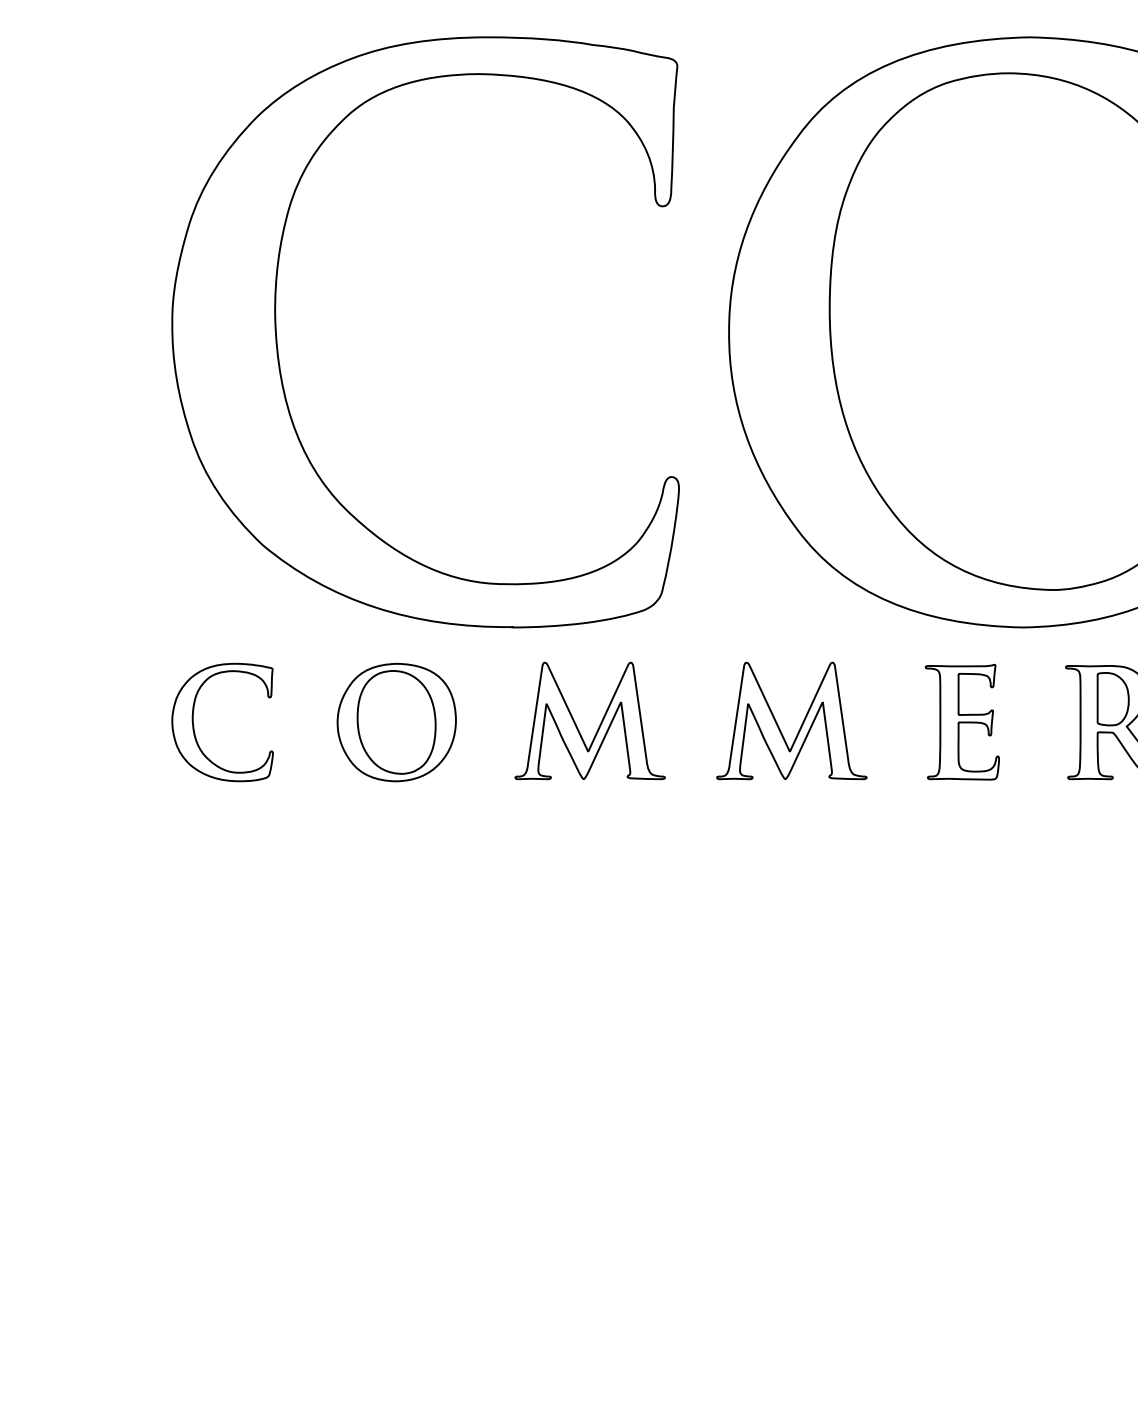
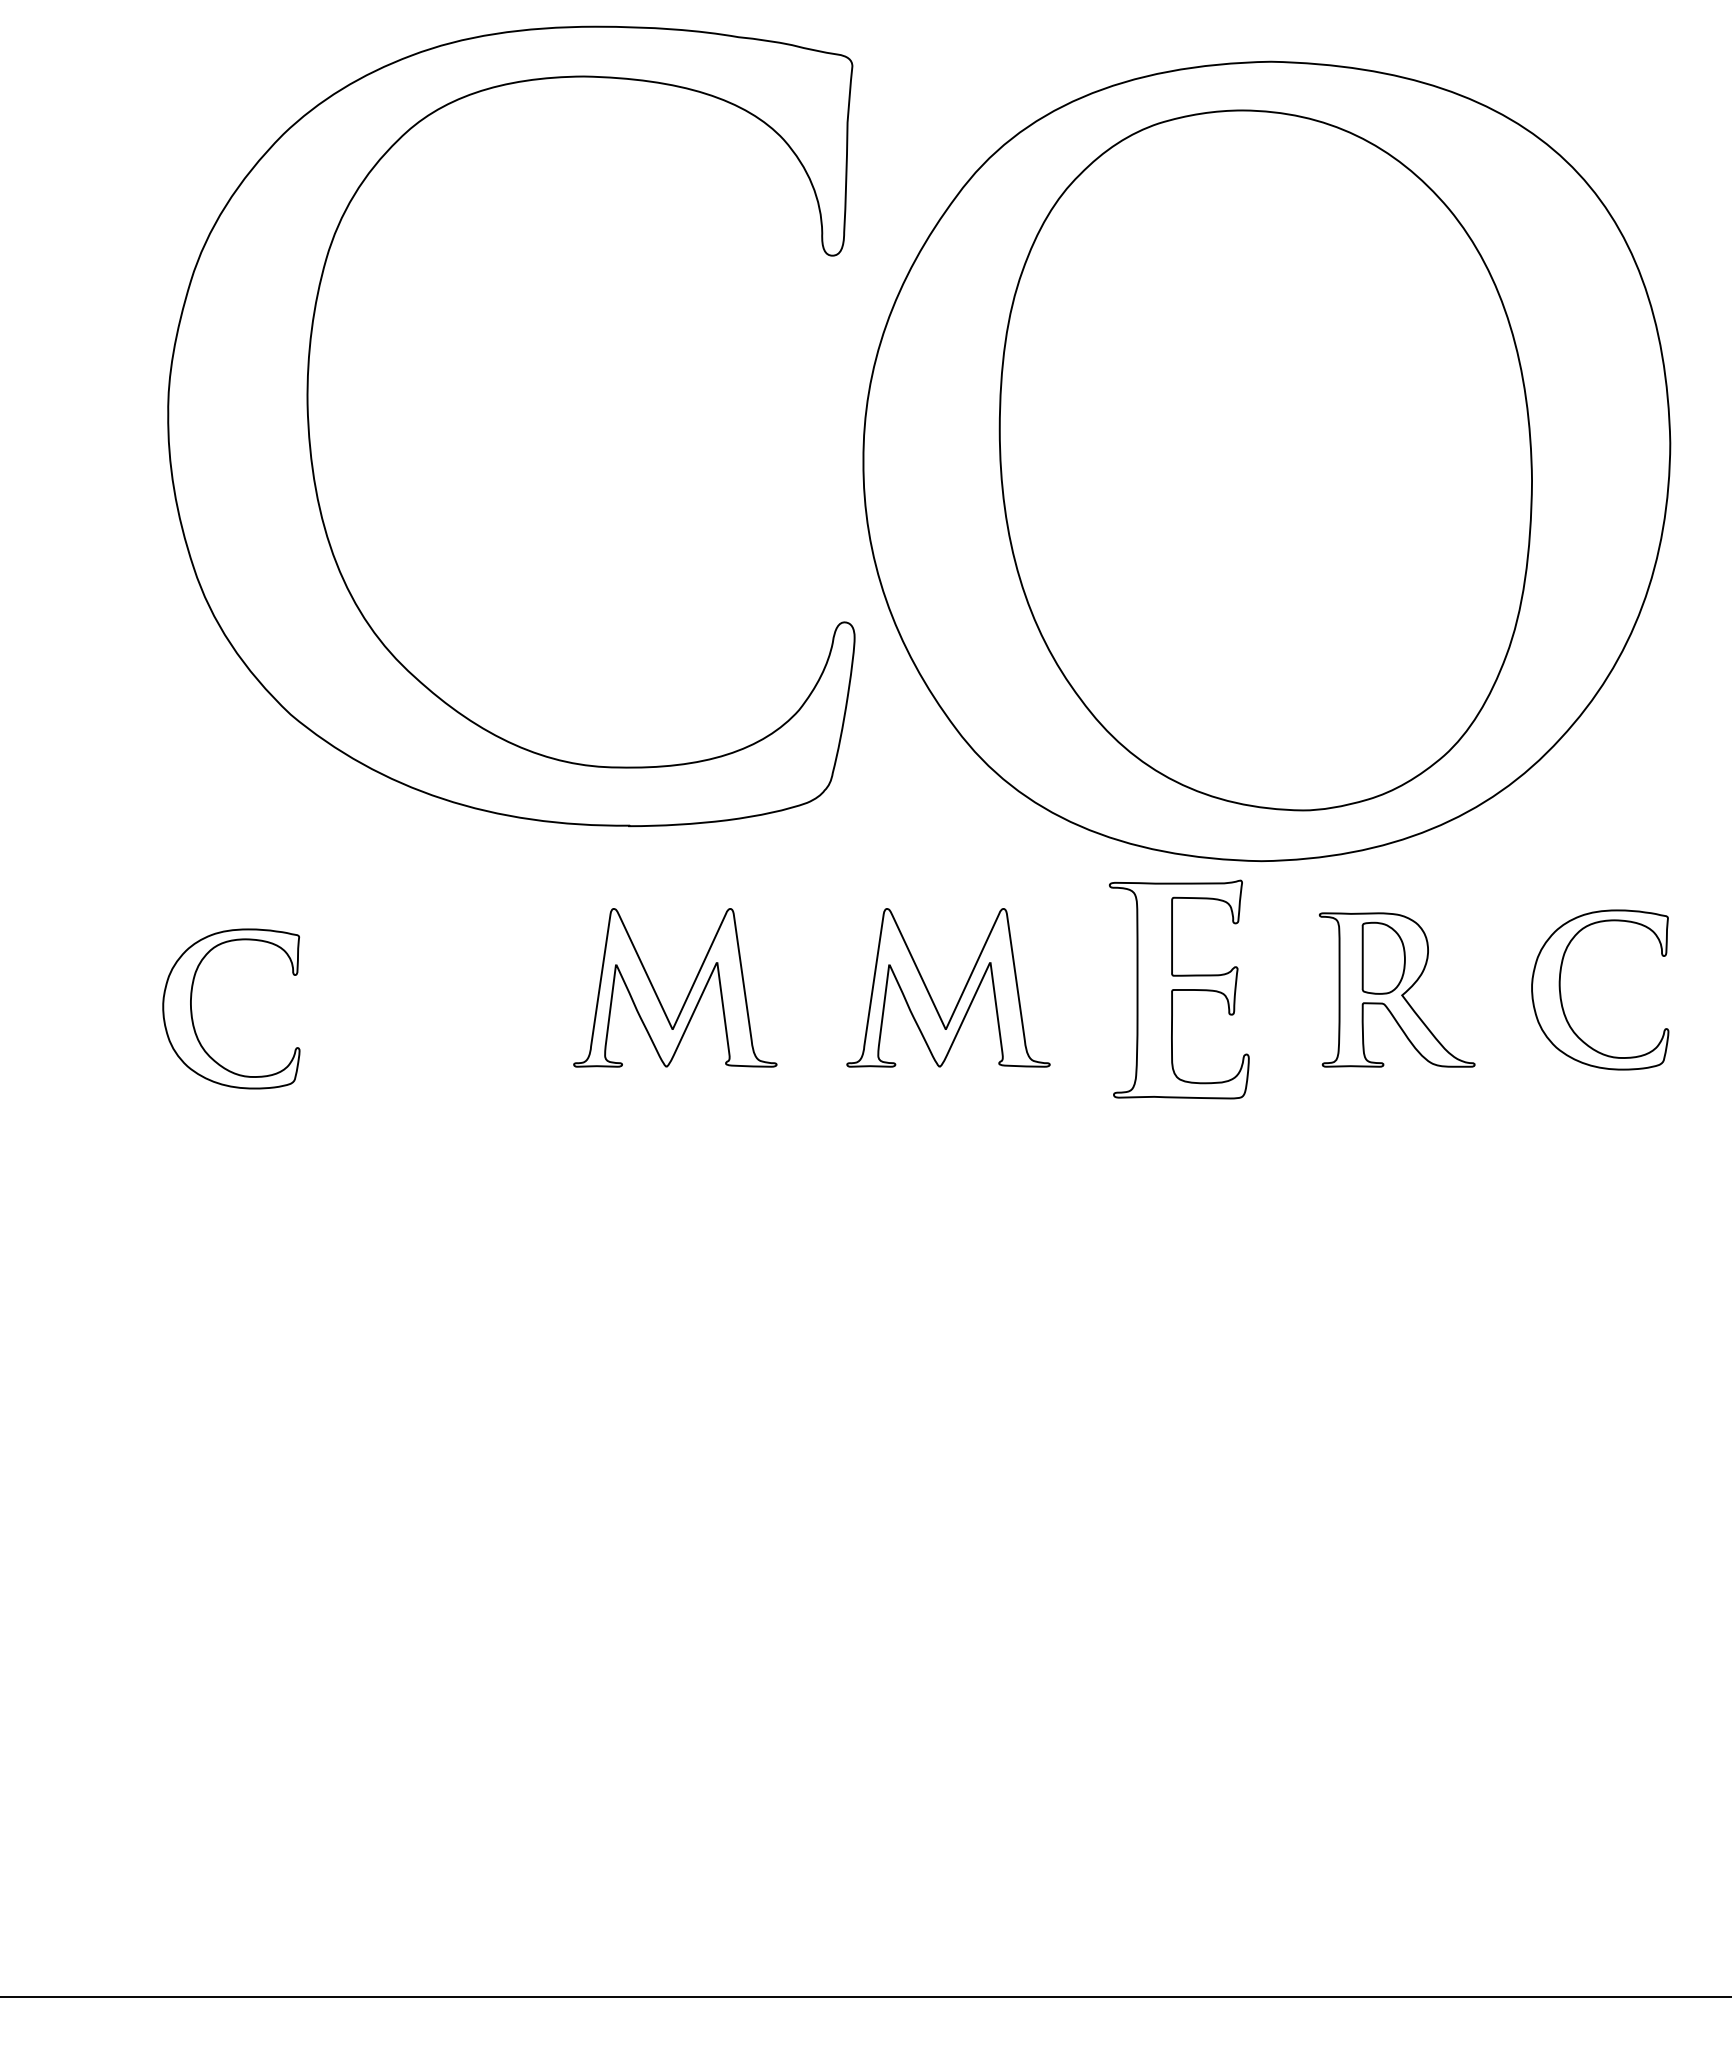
part: (278, 347) -> (311, 447), moved
part: (396, 722) -> (413, 989), removed
part: (962, 722) -> (1179, 989), size x1.4
part: (193, 723) -> (192, 1010), moved

